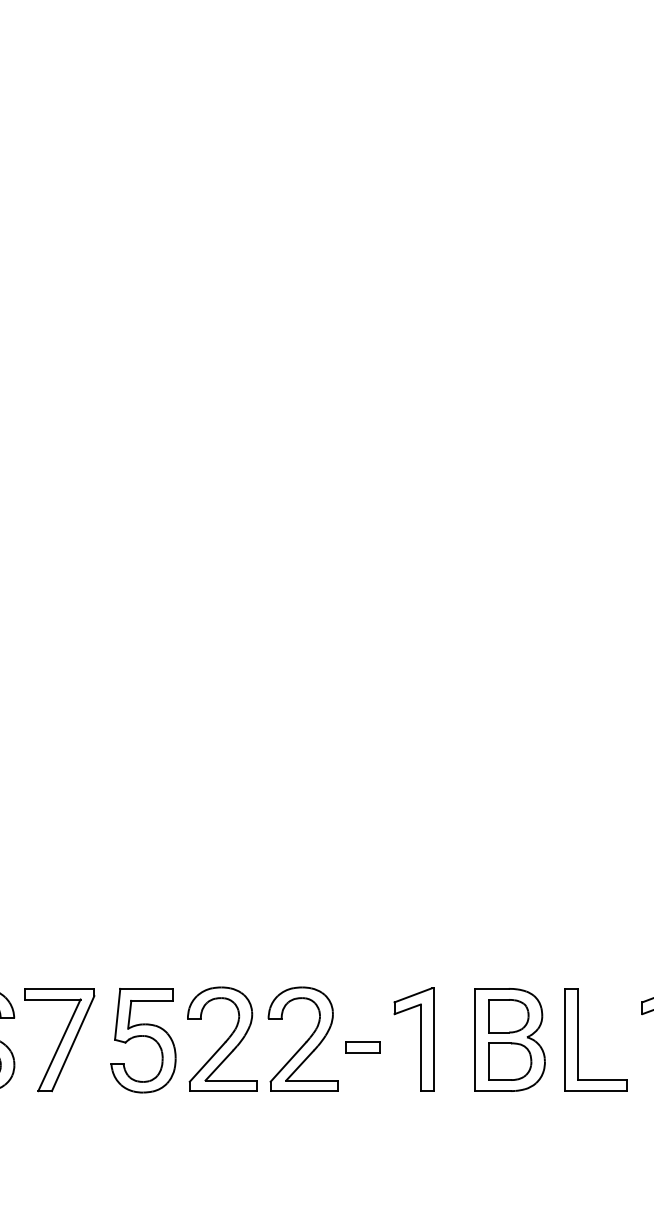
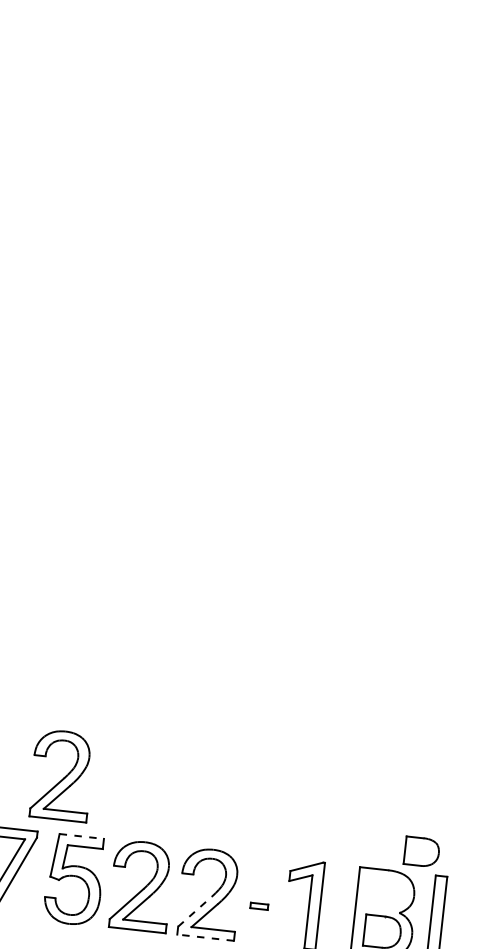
part: (115, 919) -> (62, 774), added
line: (147, 988) -> (82, 836), solid -> dashed
part: (508, 1016) -> (421, 852), moved
part: (362, 1047) -> (259, 906), size x0.6
line: (288, 1061) -> (195, 911), solid -> dashed
line: (304, 1091) -> (205, 938), solid -> dashed

